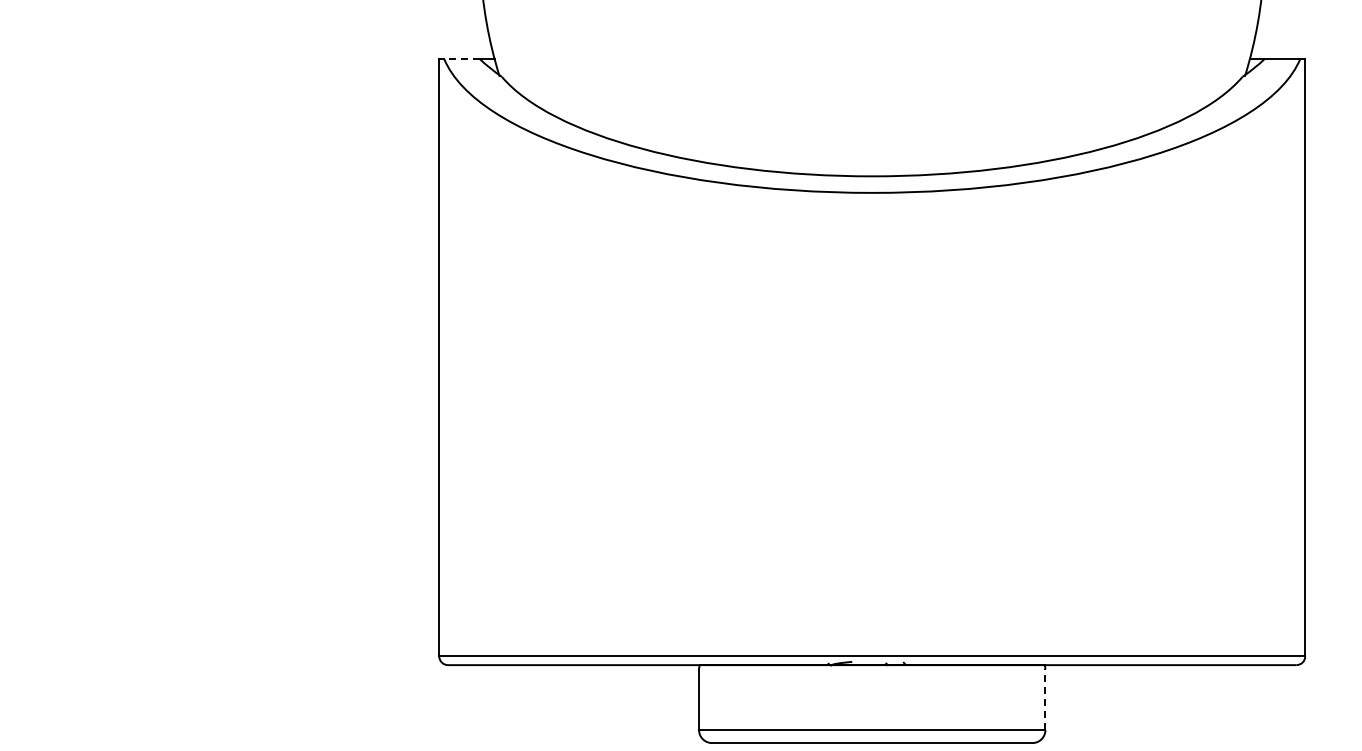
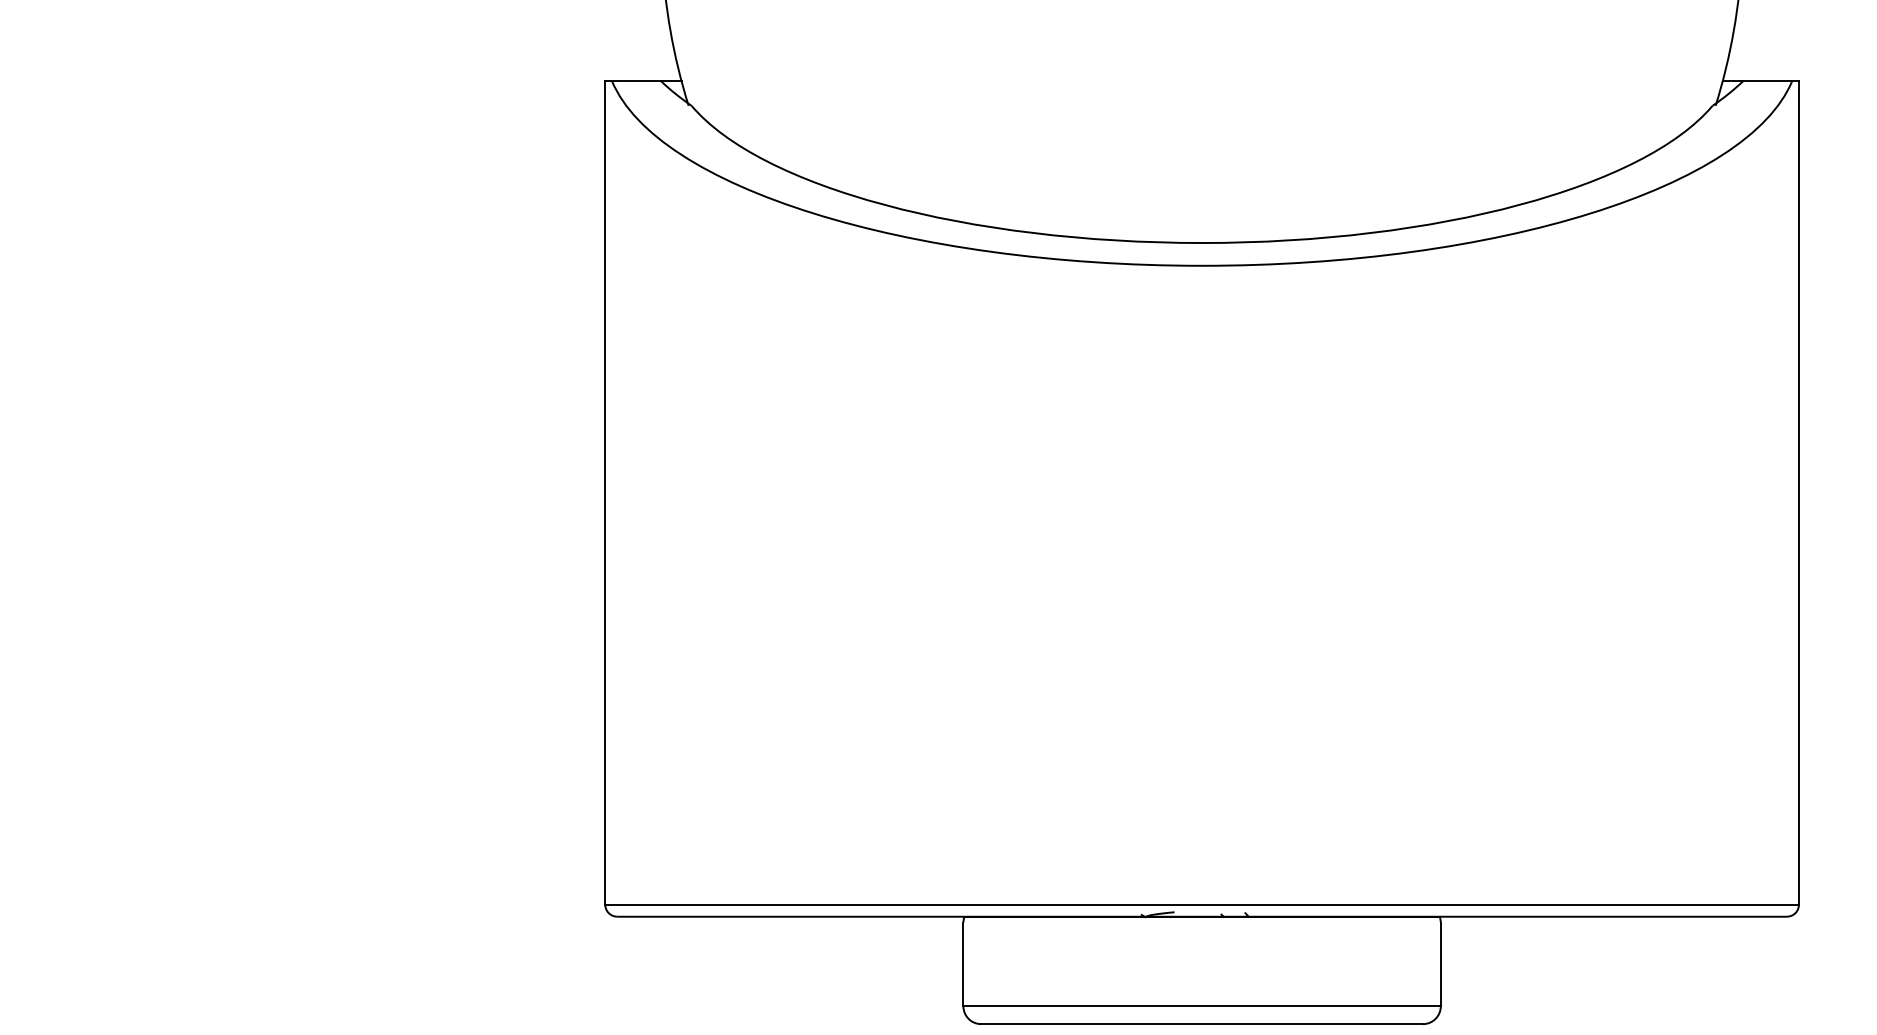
line: (462, 59) -> (637, 81), dashed -> solid
line: (1045, 699) -> (1440, 964), dashed -> solid

